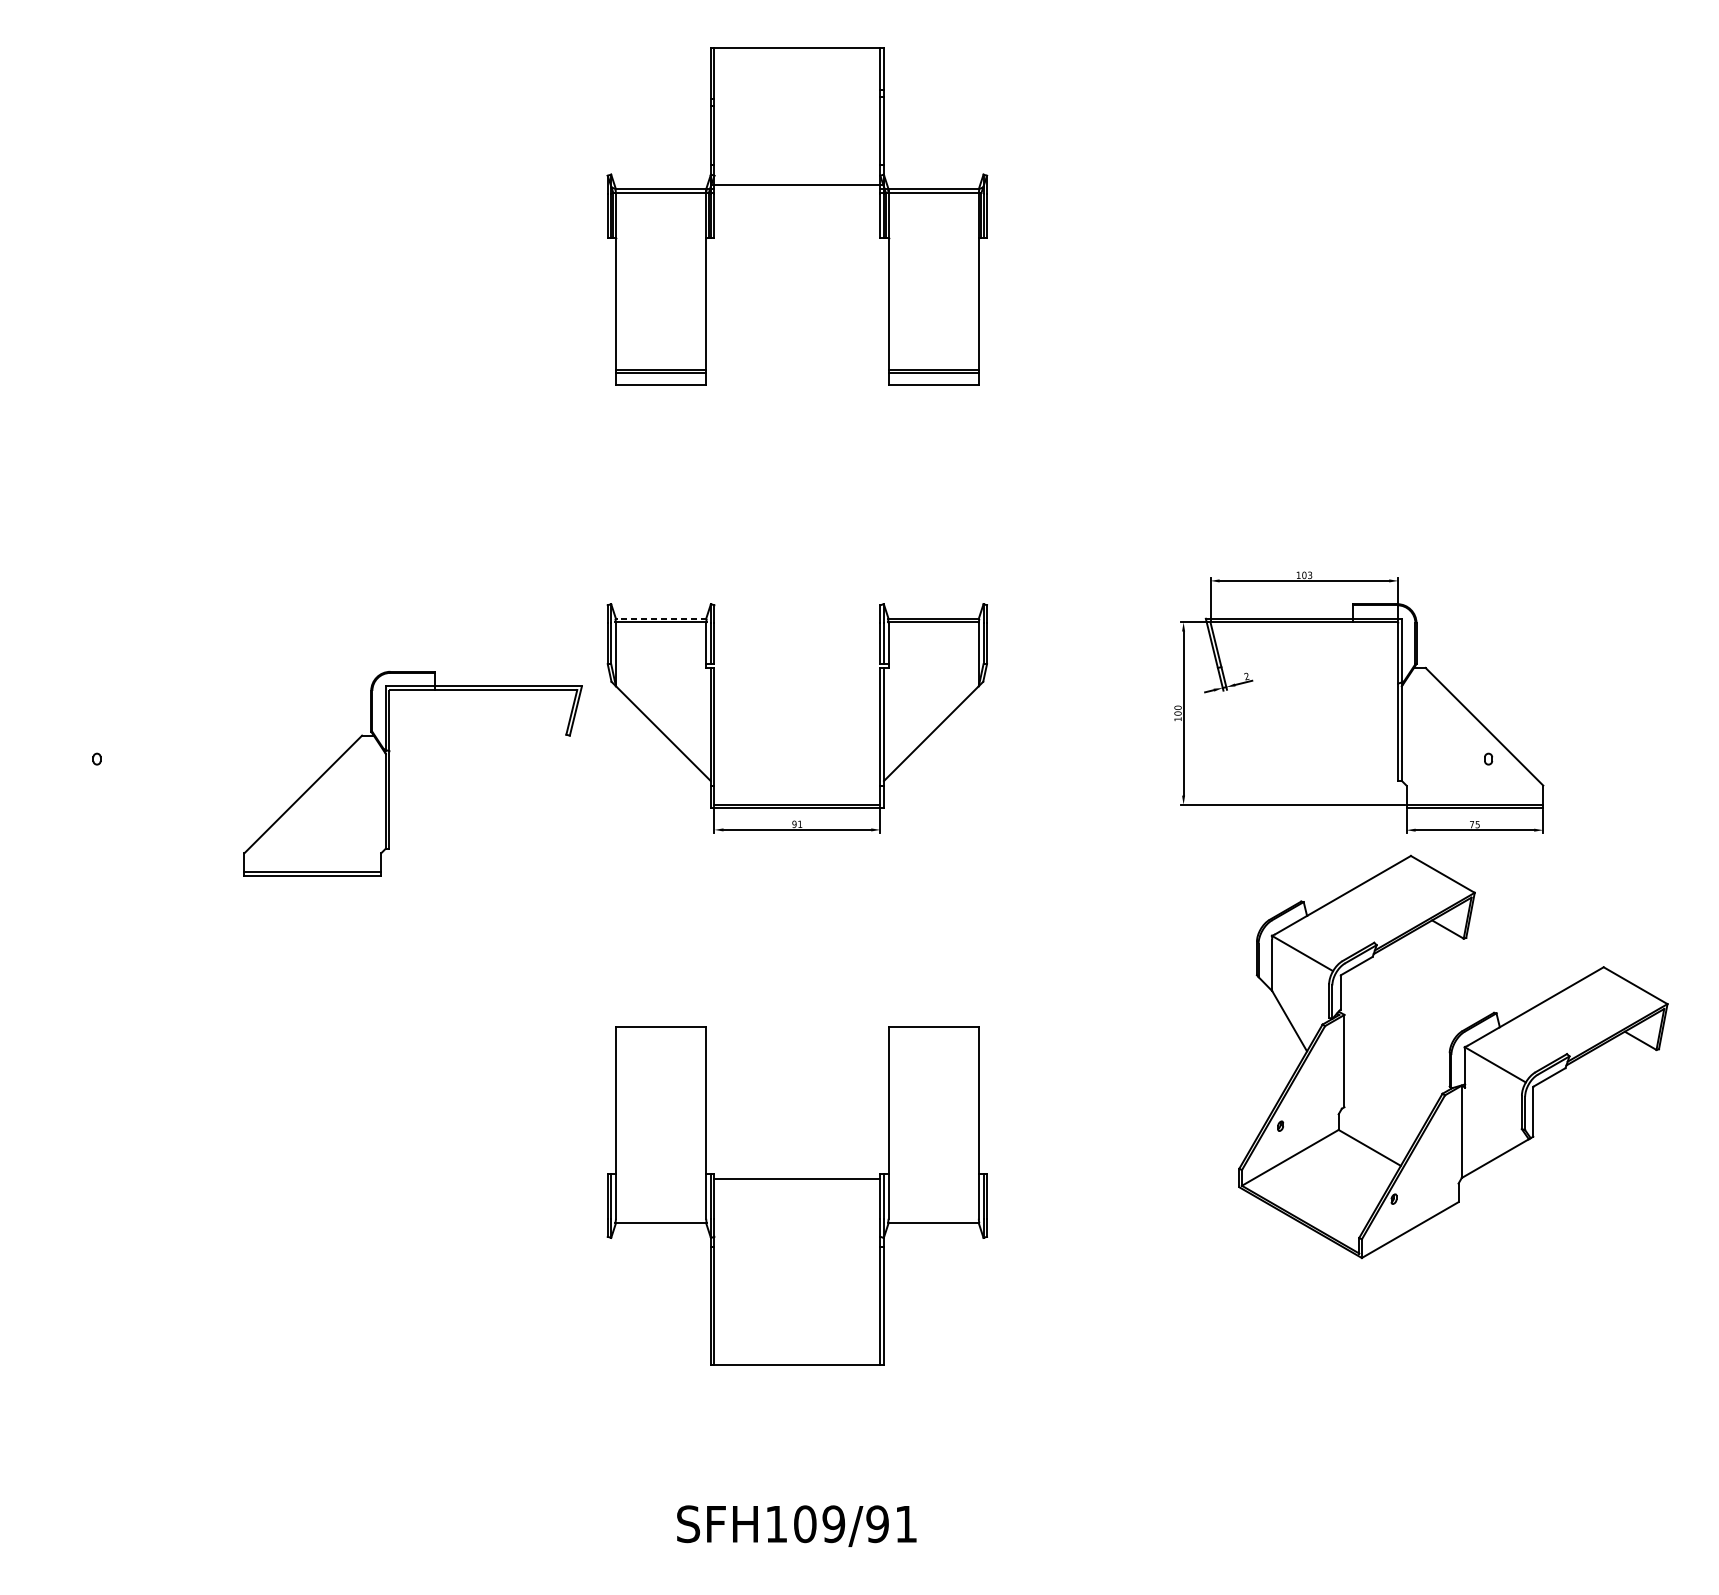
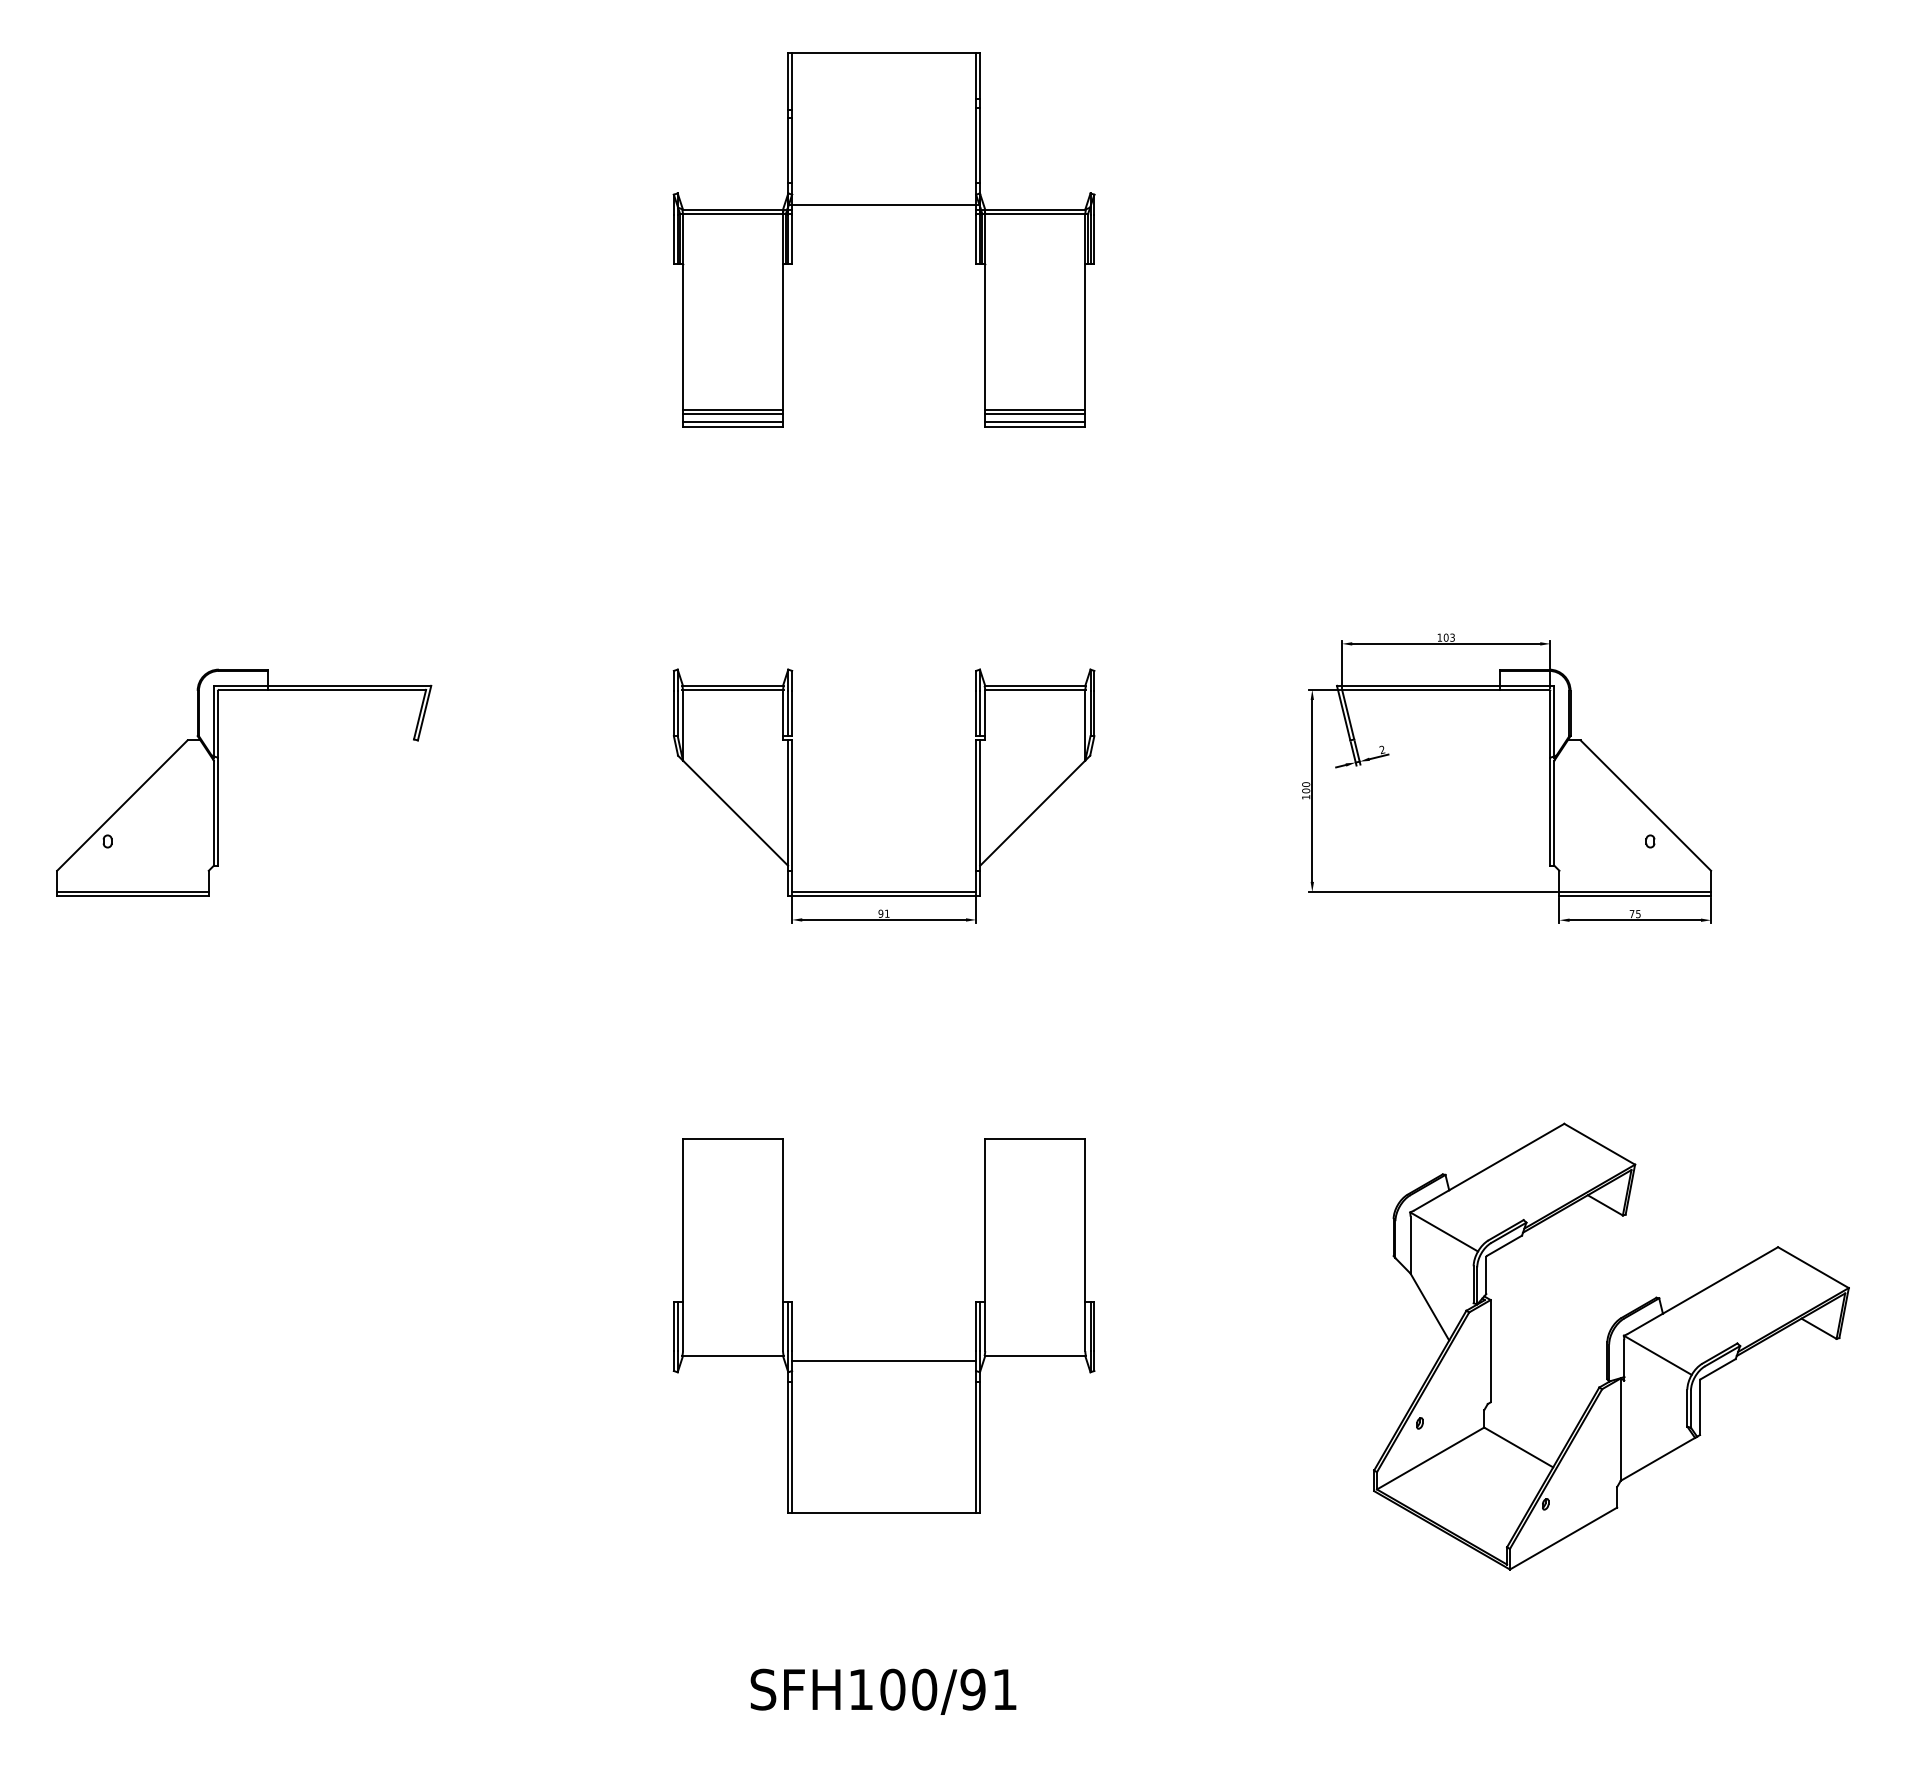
line: (660, 380) -> (732, 421), added
line: (933, 380) -> (1035, 421), added
line: (661, 618) -> (733, 685), dashed -> solid
part: (390, 773) -> (218, 782), moved
part: (1453, 1056) -> (1611, 1346), moved
line: (797, 1179) -> (884, 1361), moved
text: (833, 1524) -> (924, 1689), SFH109/91 -> SFH100/91

